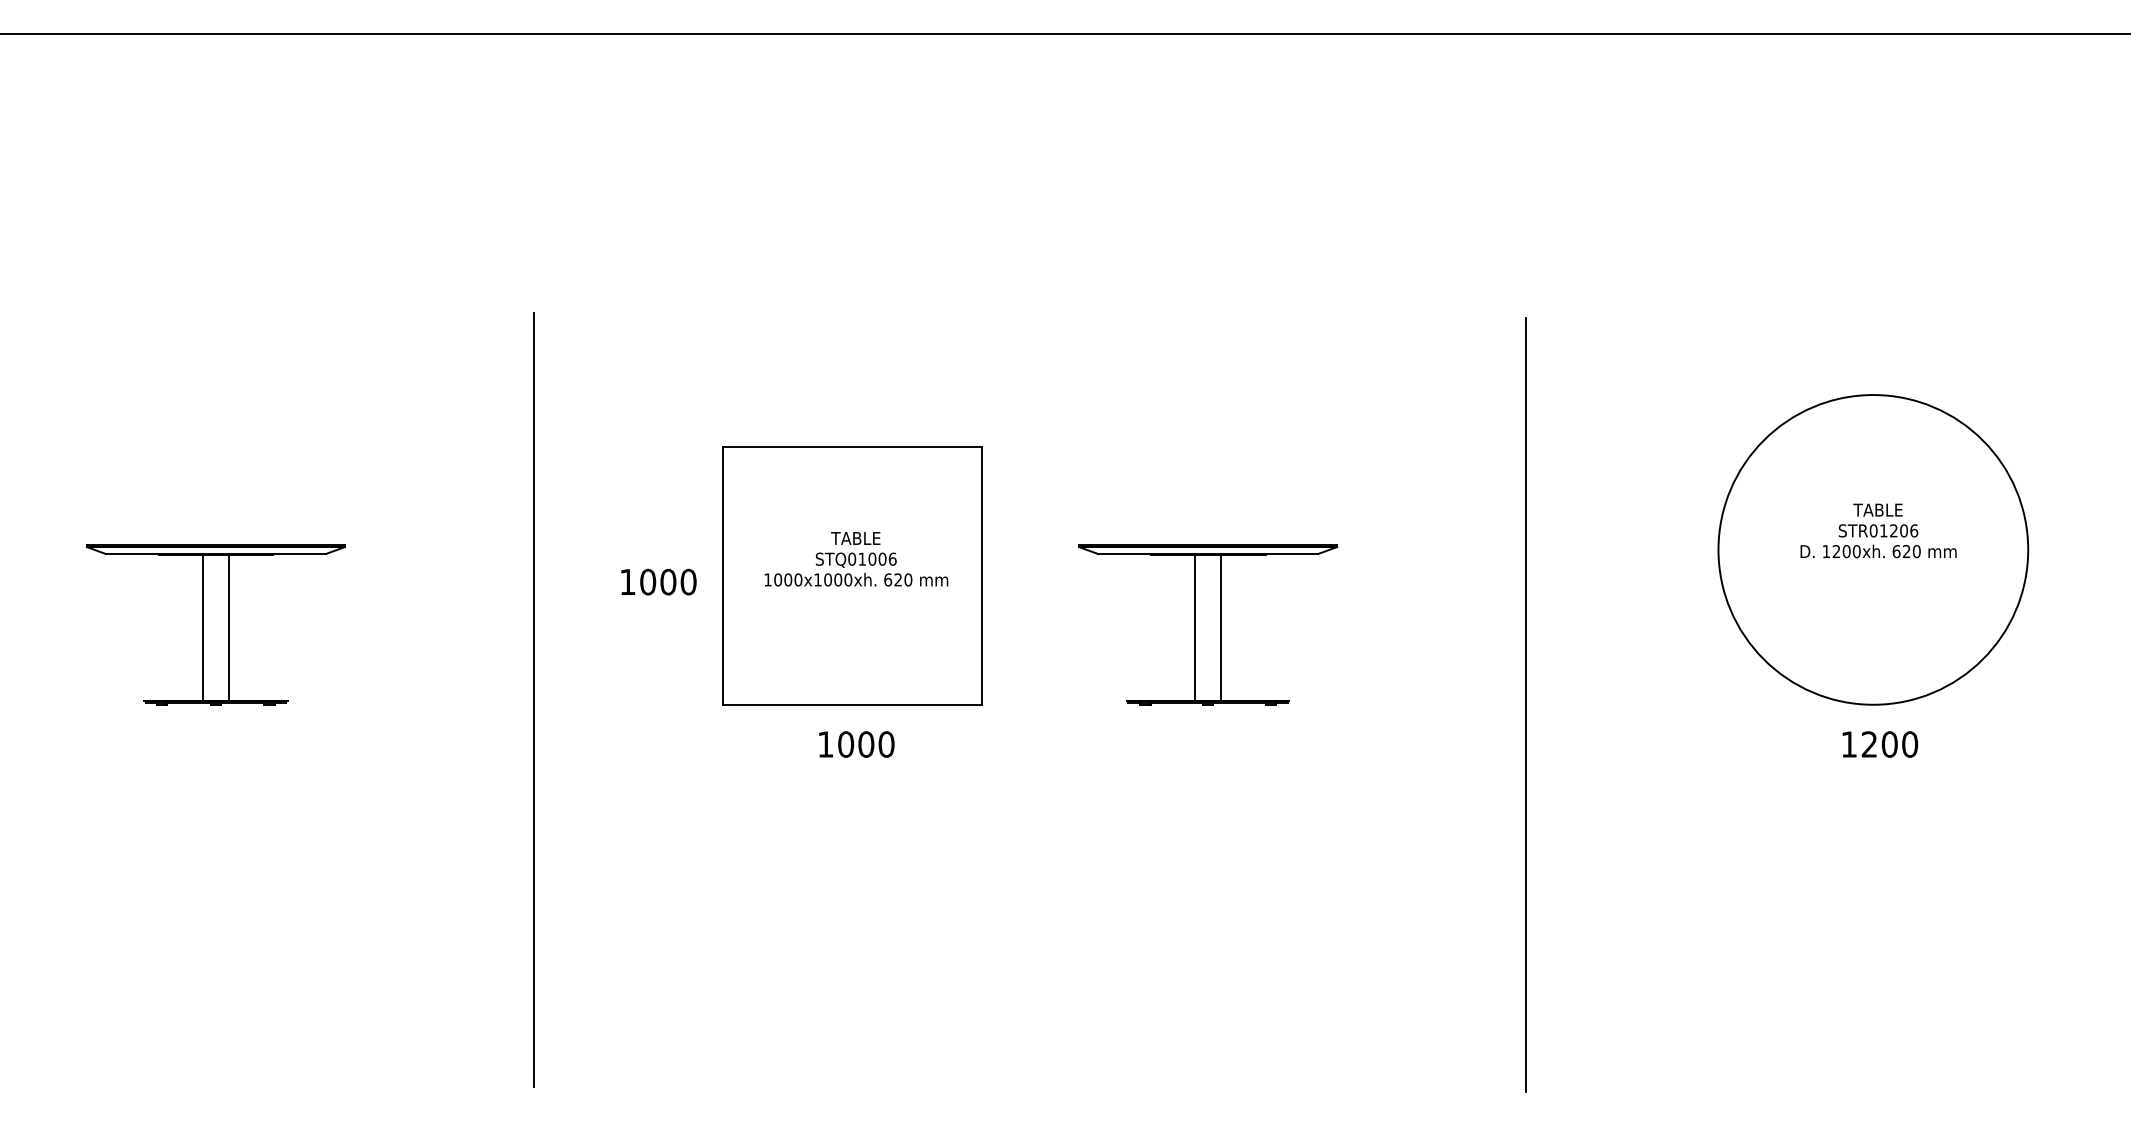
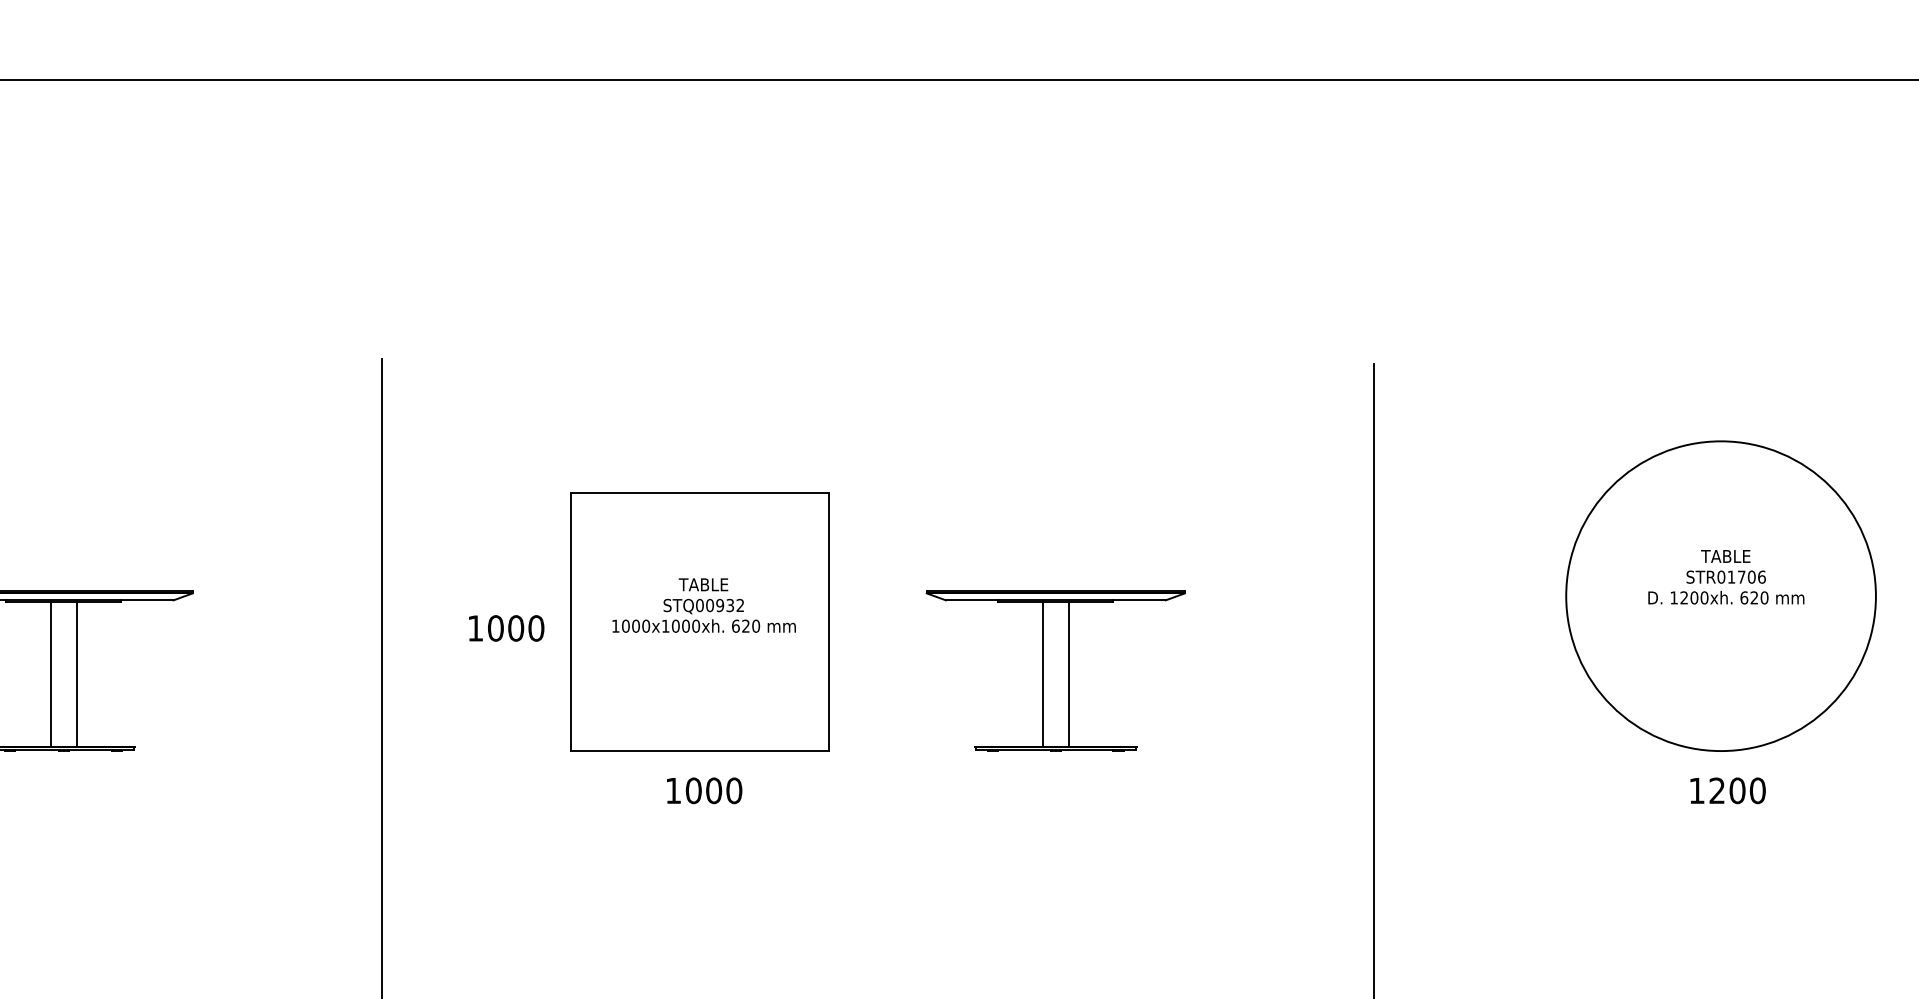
text: (1893, 530) -> (1741, 576), STR01206 -> STR01706
text: (877, 558) -> (725, 604), STQ01006 -> STQ00932

